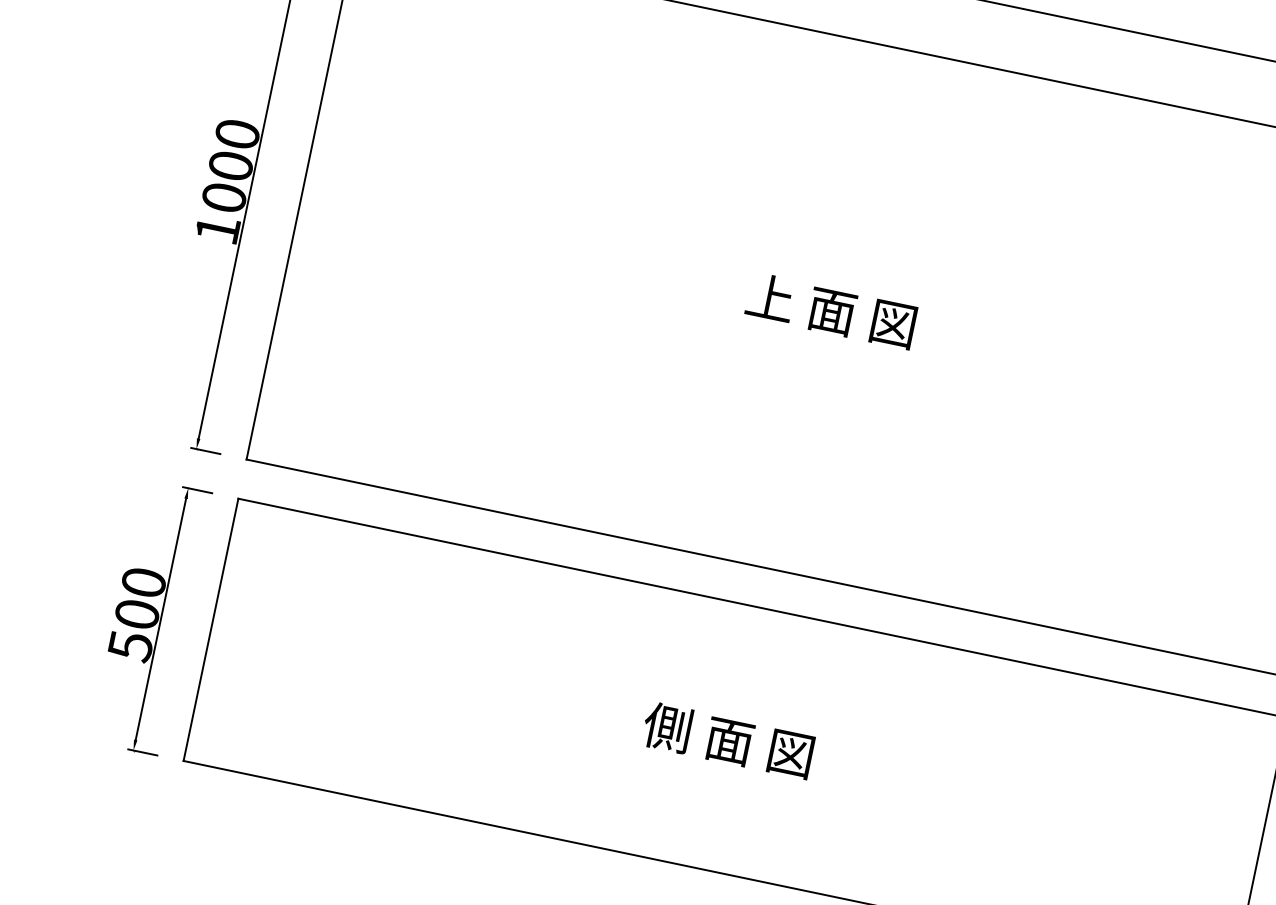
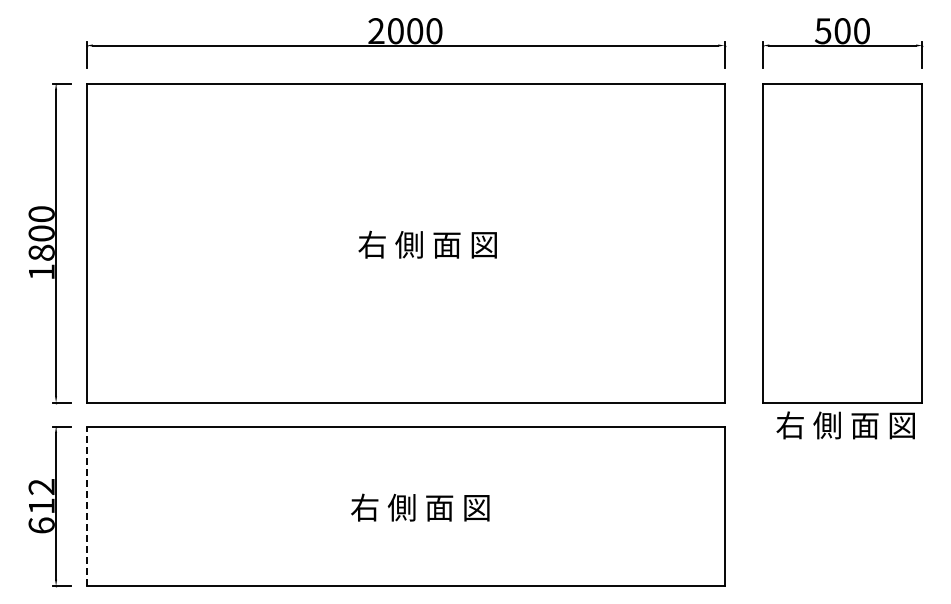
text: (224, 197) -> (41, 252), 1000 -> 1800
text: (861, 316) -> (427, 244), 上 面 図 -> 右 側 面 図
text: (136, 614) -> (41, 506), 500 -> 612
line: (210, 630) -> (86, 506), solid -> dashed
text: (758, 746) -> (419, 507), 側 面 図 -> 右 側 面 図

